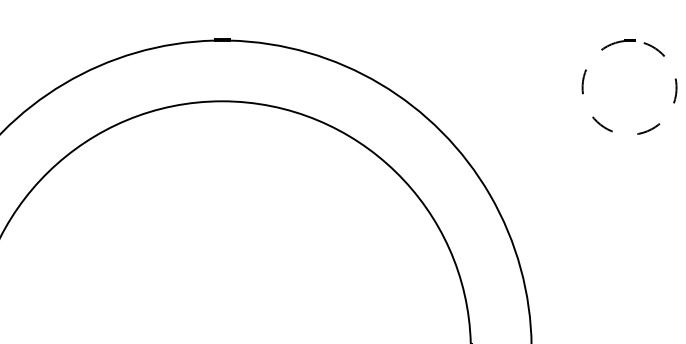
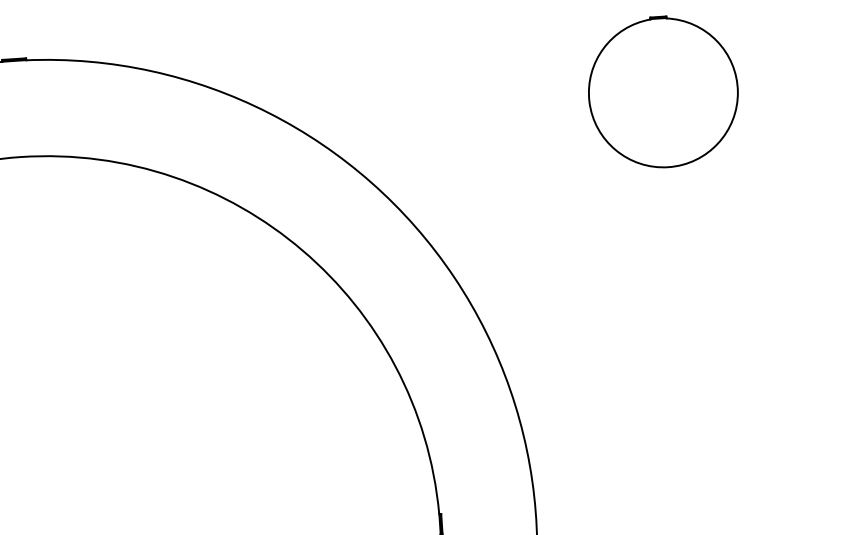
arc: (629, 134) -> (668, 166), dashed -> solid

